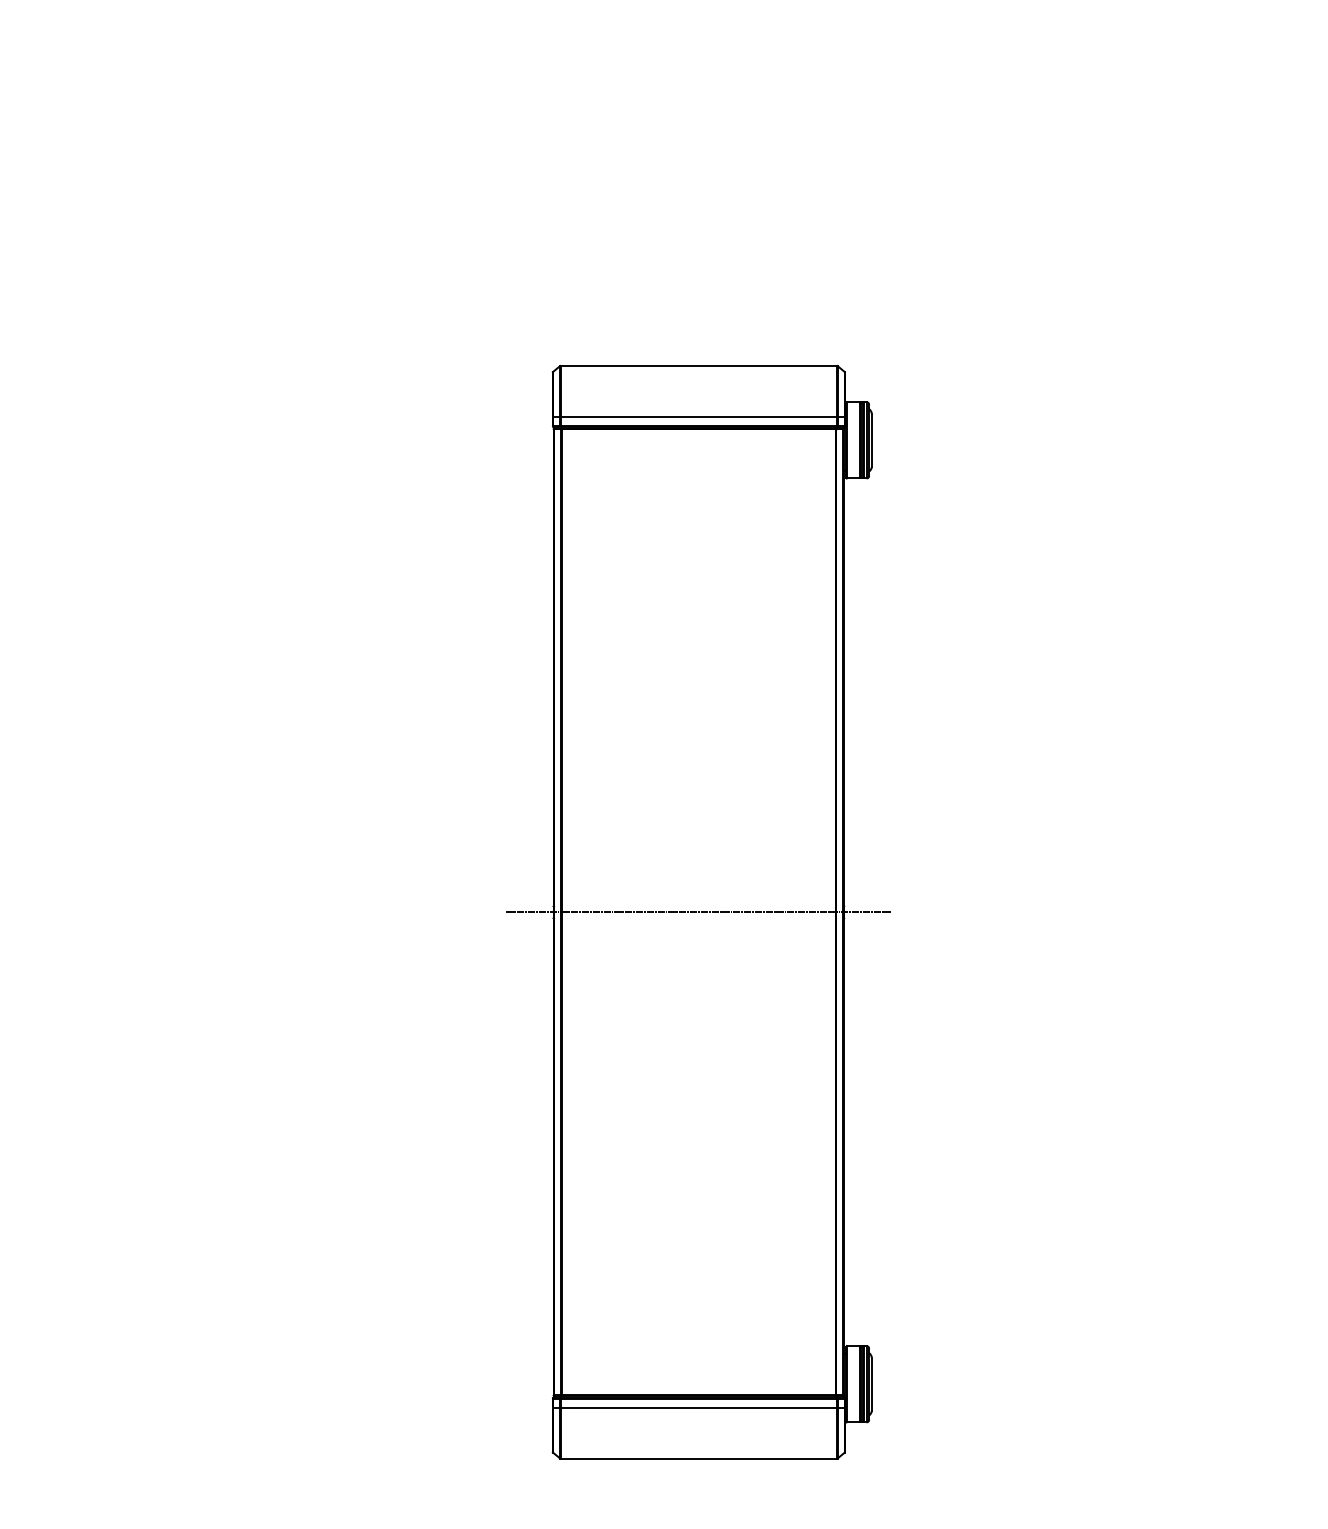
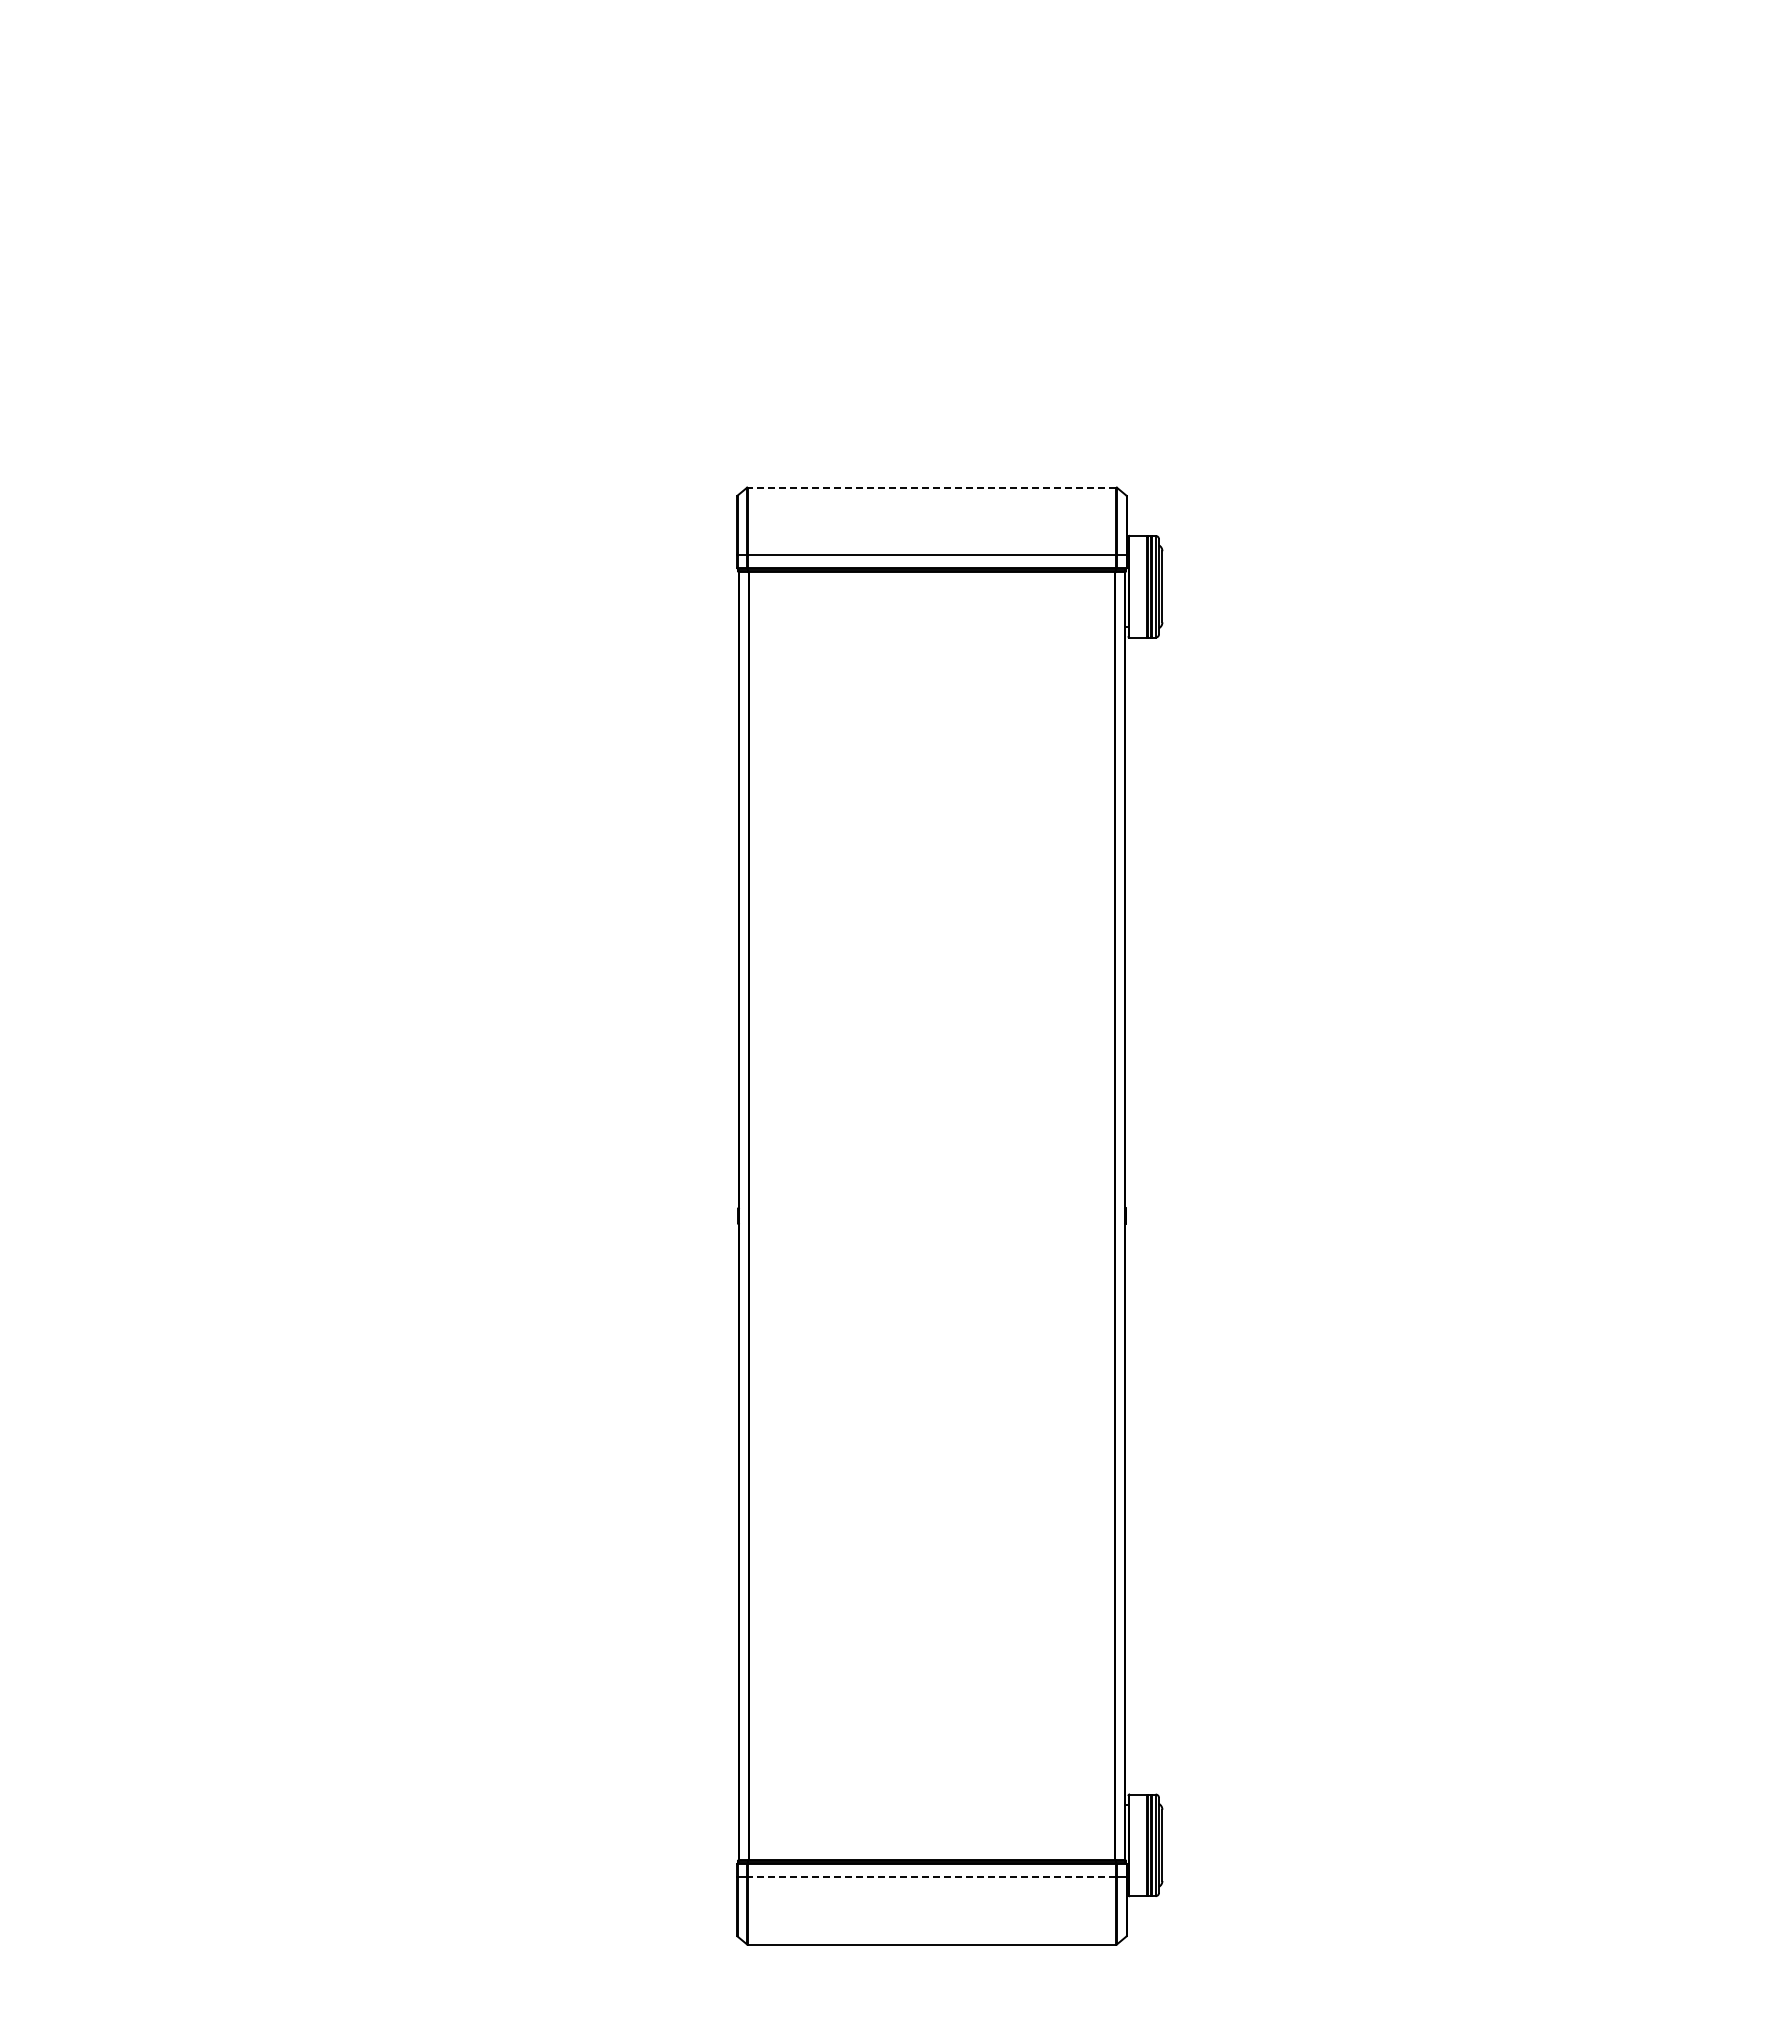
line: (698, 365) -> (931, 487), solid -> dashed
line: (698, 912) -> (931, 1216), removed
line: (698, 1407) -> (931, 1876), solid -> dashed

